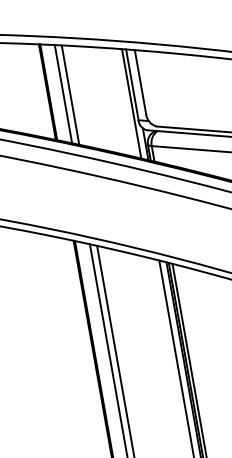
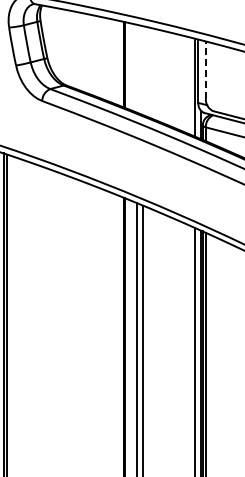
line: (140, 82) -> (205, 70), solid -> dashed
line: (63, 93) -> (137, 68), removed
line: (70, 94) -> (143, 70), removed

